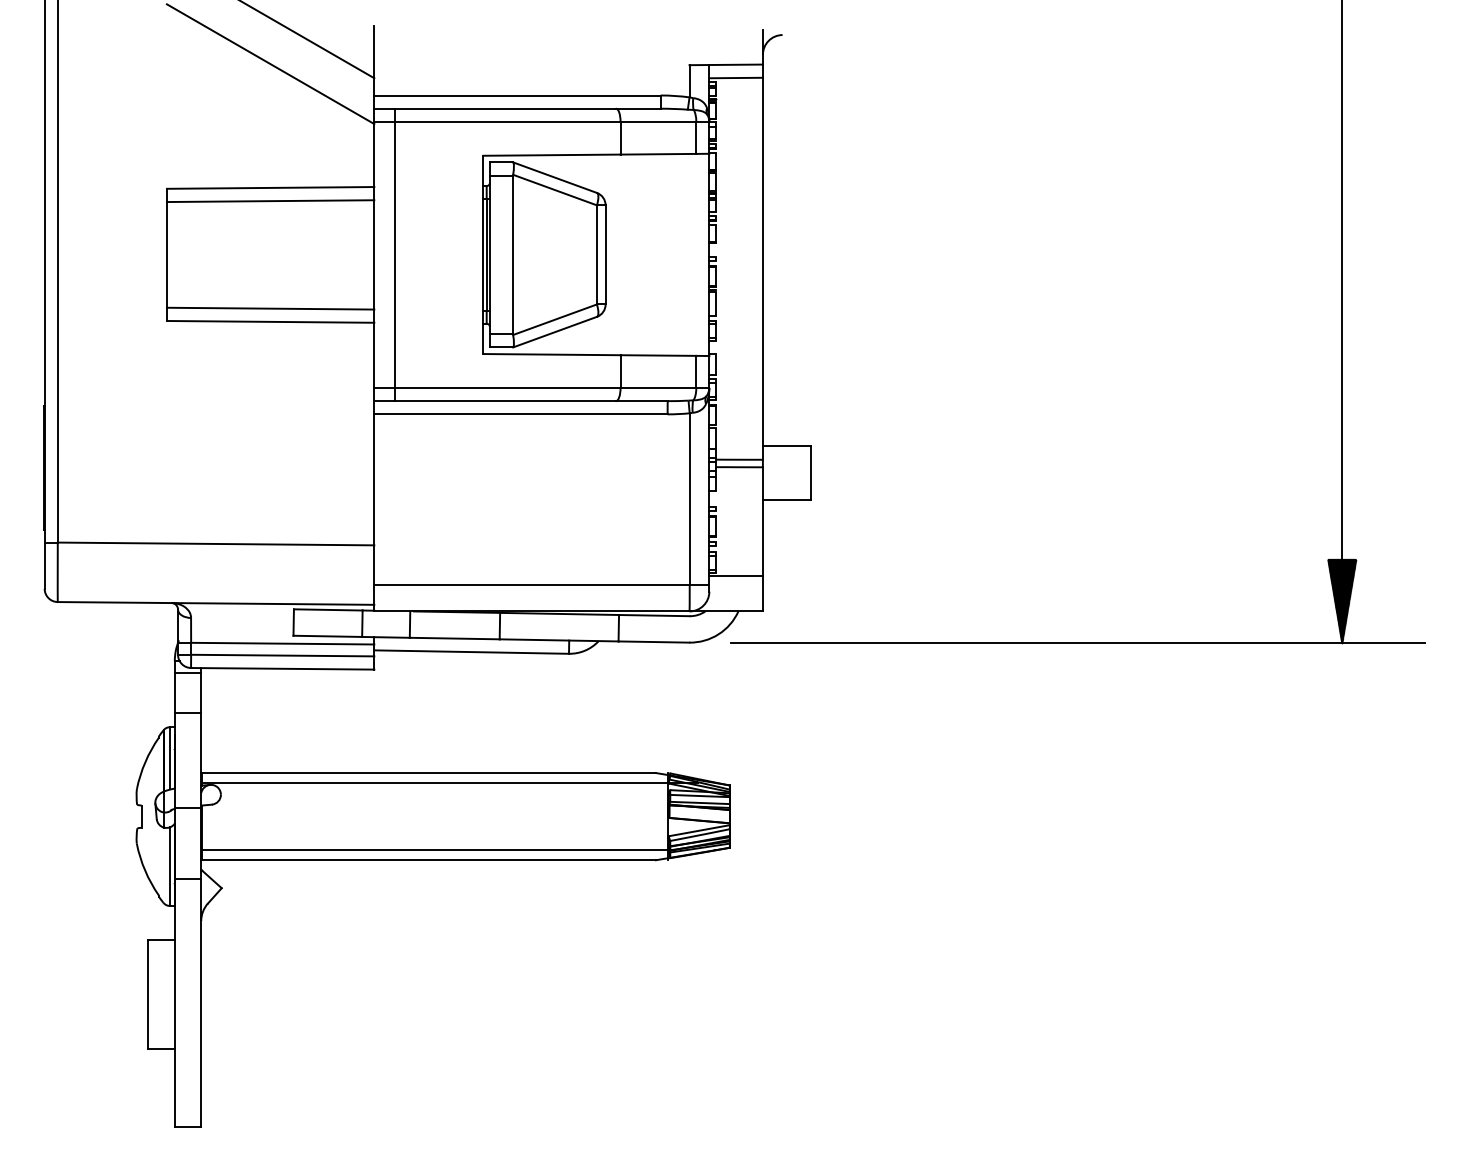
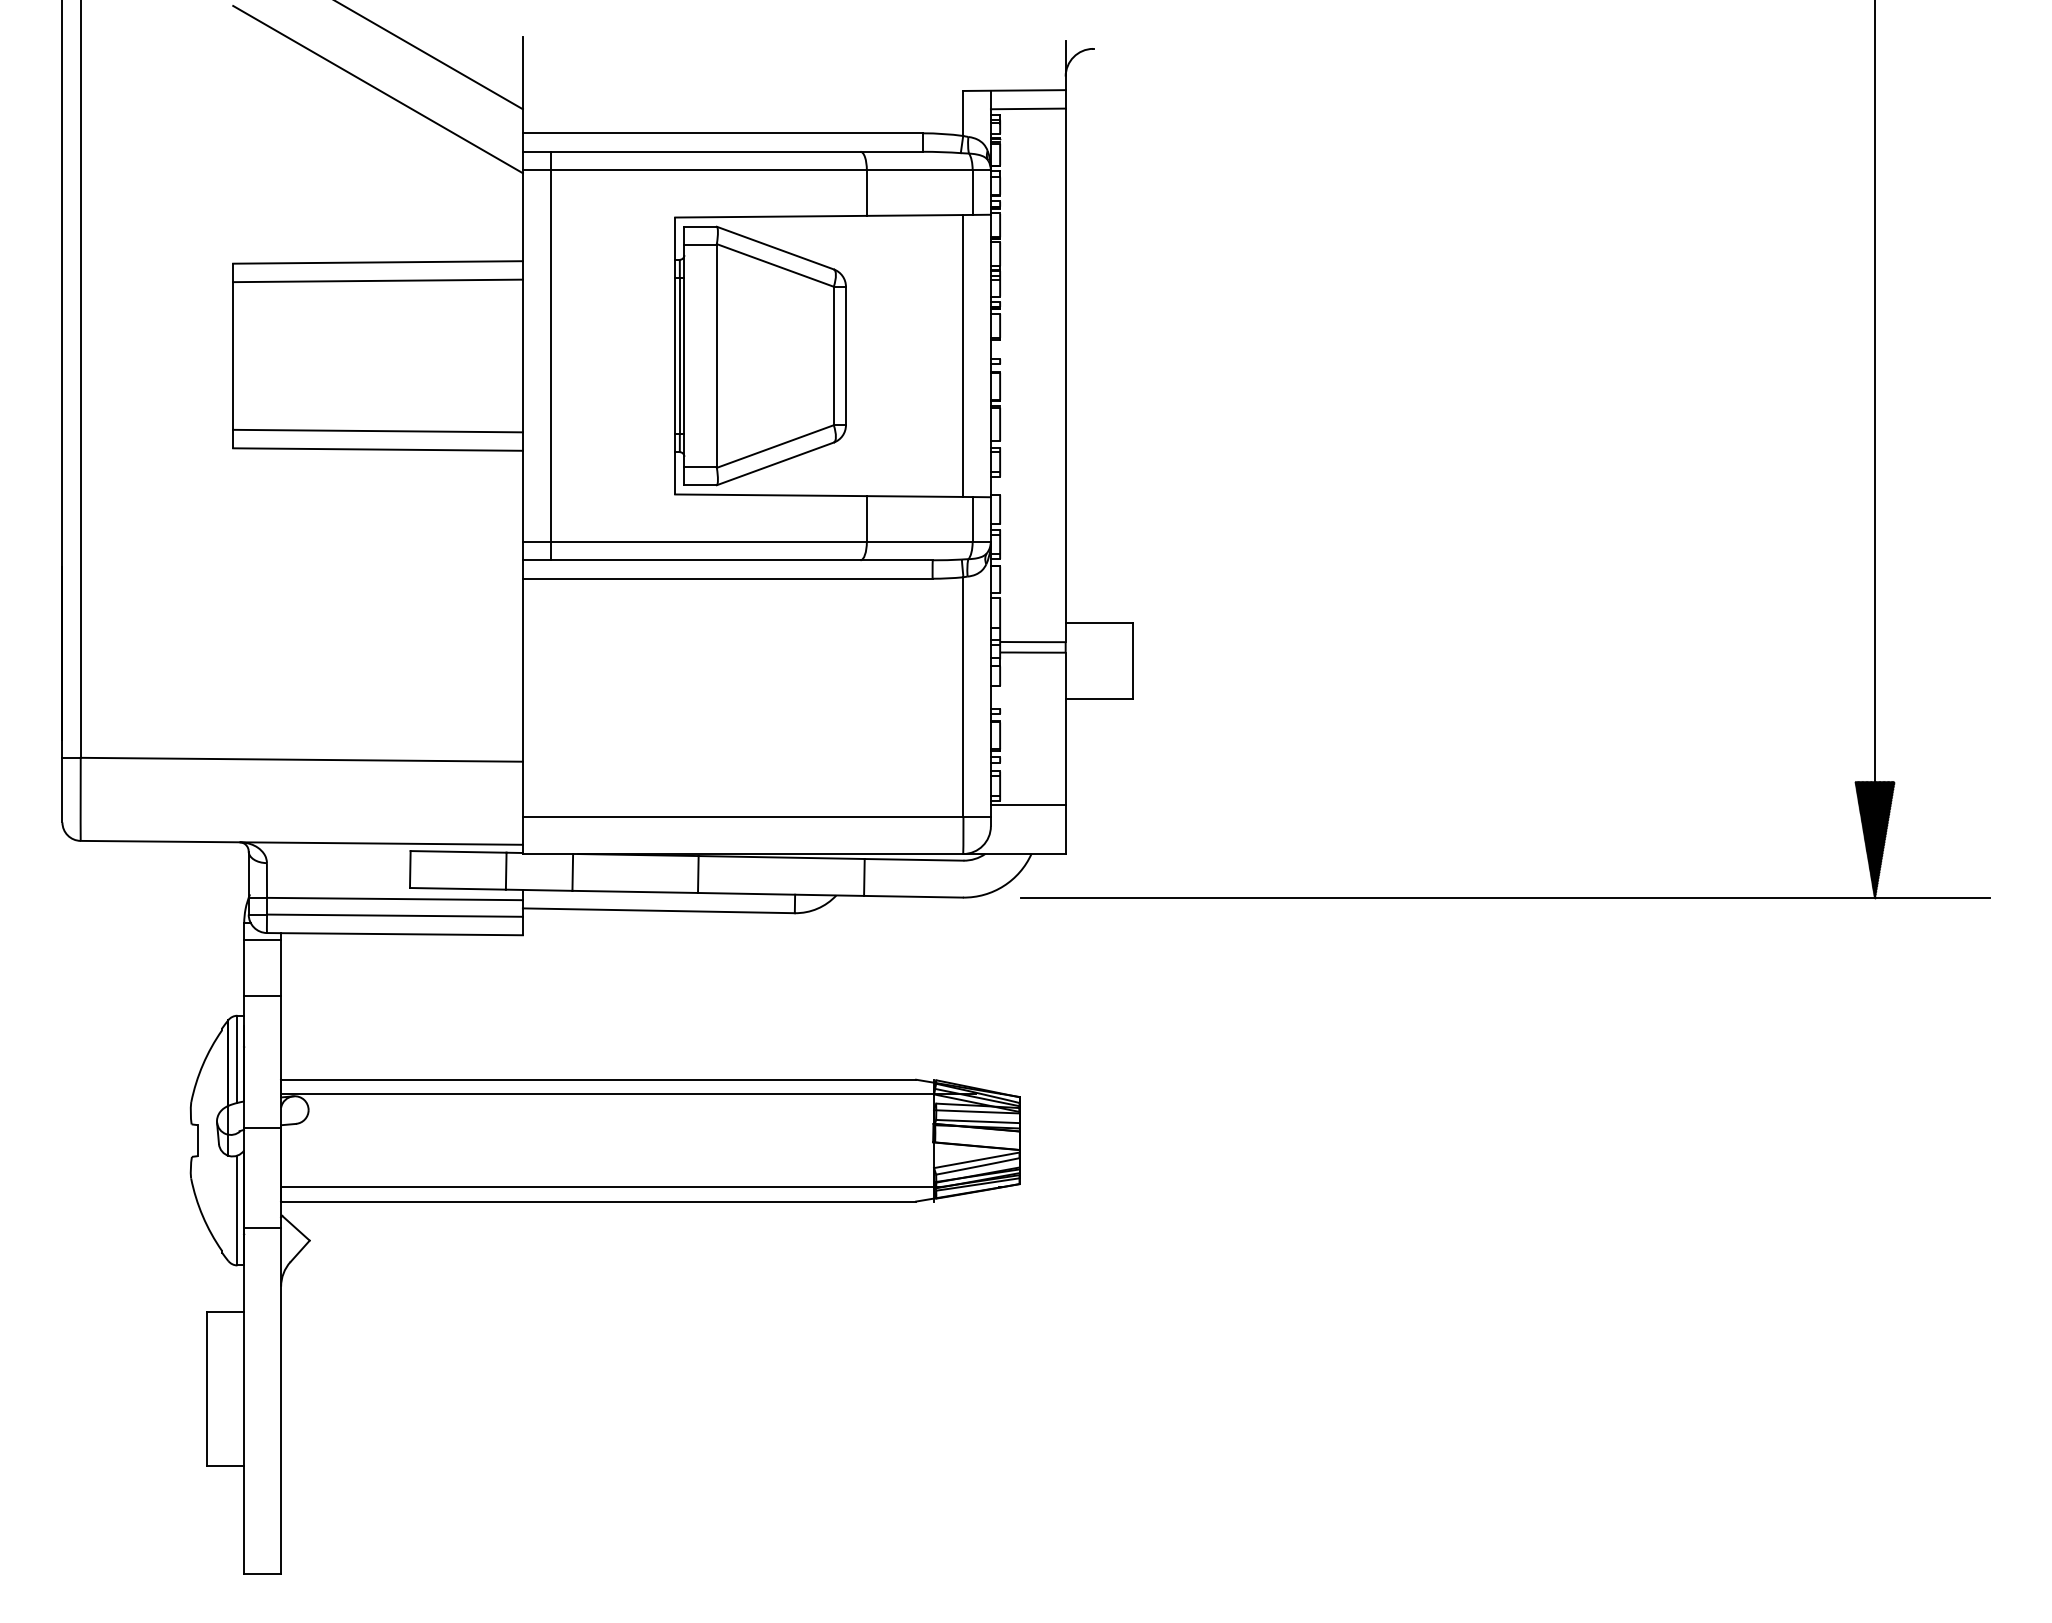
line: (689, 254) -> (963, 355), added

